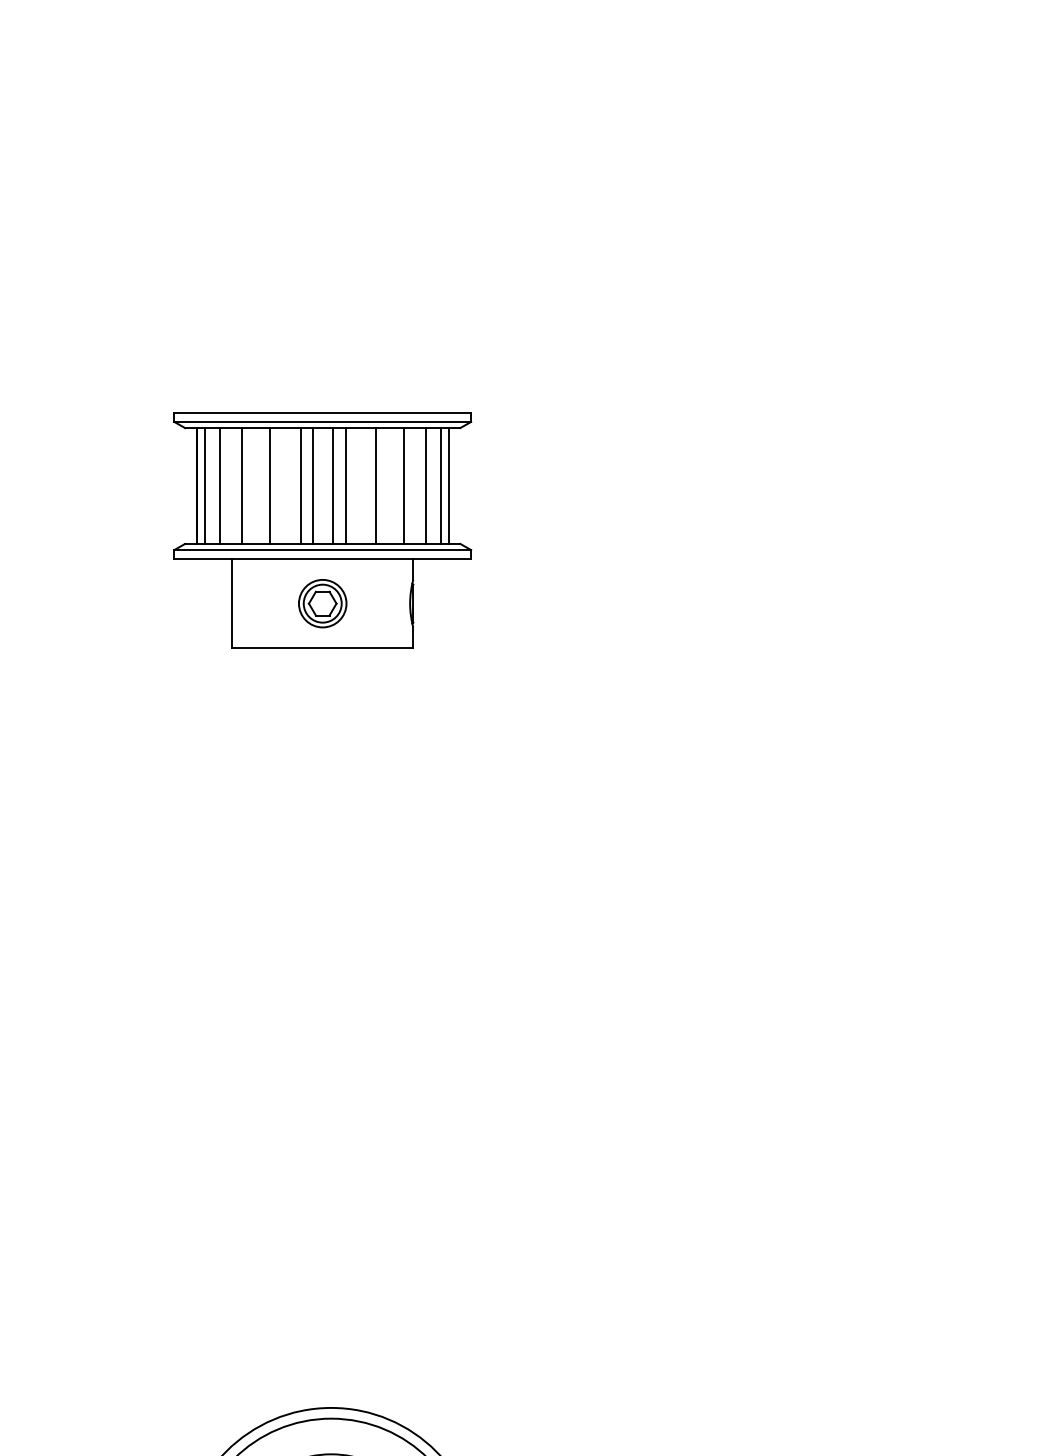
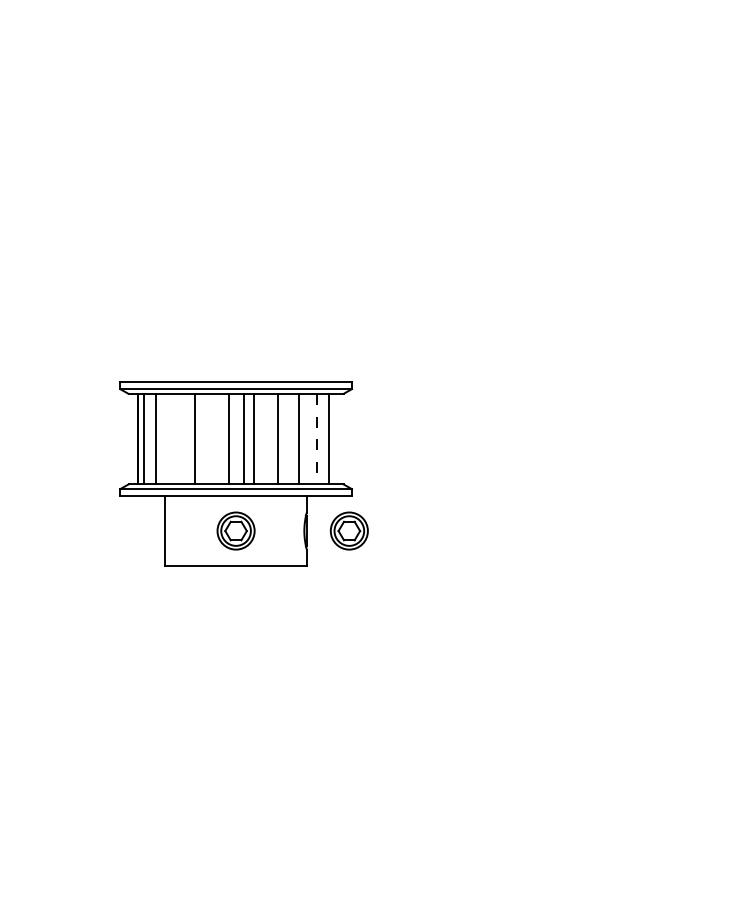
line: (242, 485) -> (173, 438), removed
line: (300, 485) -> (218, 438), removed
line: (448, 485) -> (334, 438), removed
line: (425, 486) -> (316, 439), solid -> dashed
part: (467, 603) -> (349, 530), added

